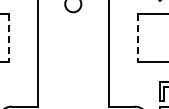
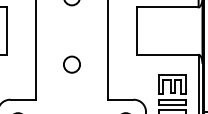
line: (8, 37) -> (7, 30), dashed -> solid
line: (137, 37) -> (136, 30), dashed -> solid
circle: (72, 71) -> (71, 64), added

